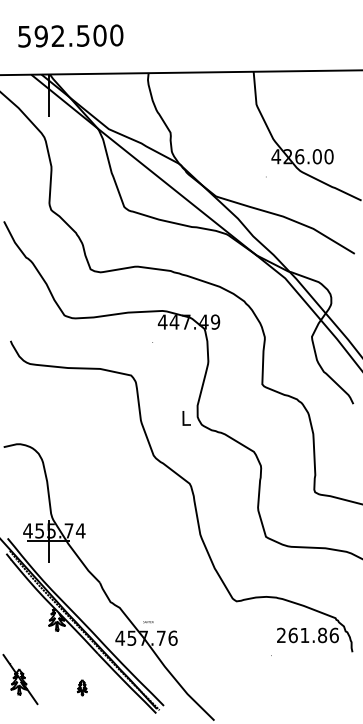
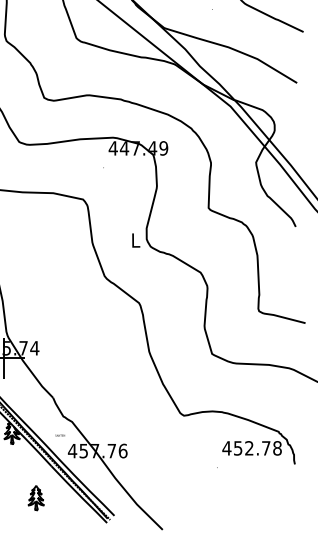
text: (148, 622) -> (60, 435), moved
text: (307, 635) -> (251, 448), 261.86 -> 452.78
part: (82, 687) -> (36, 498), size x1.67

